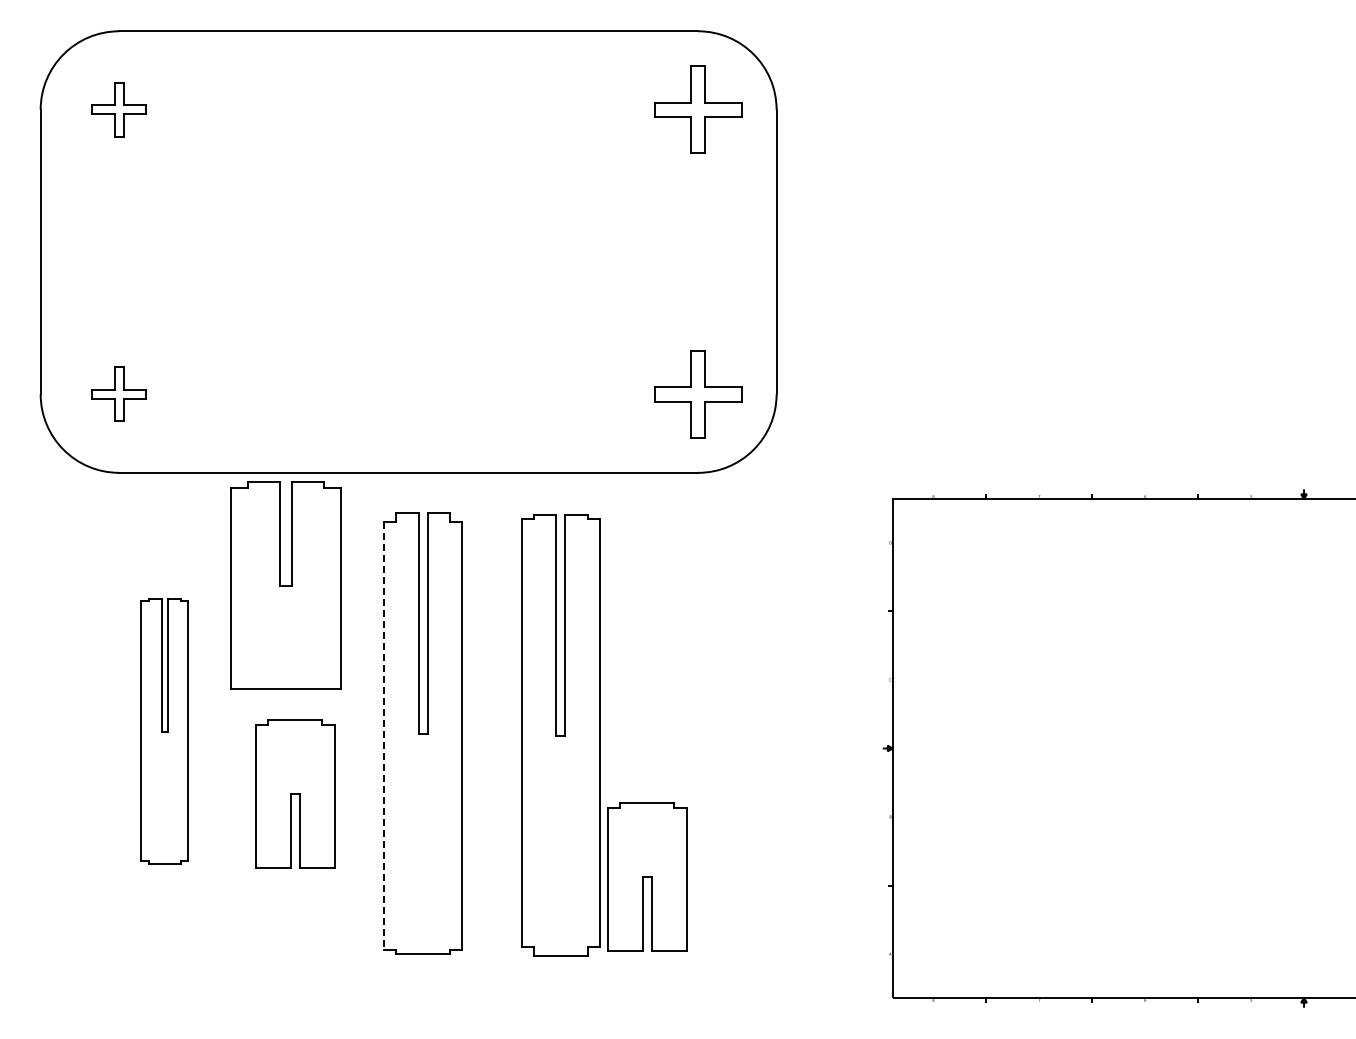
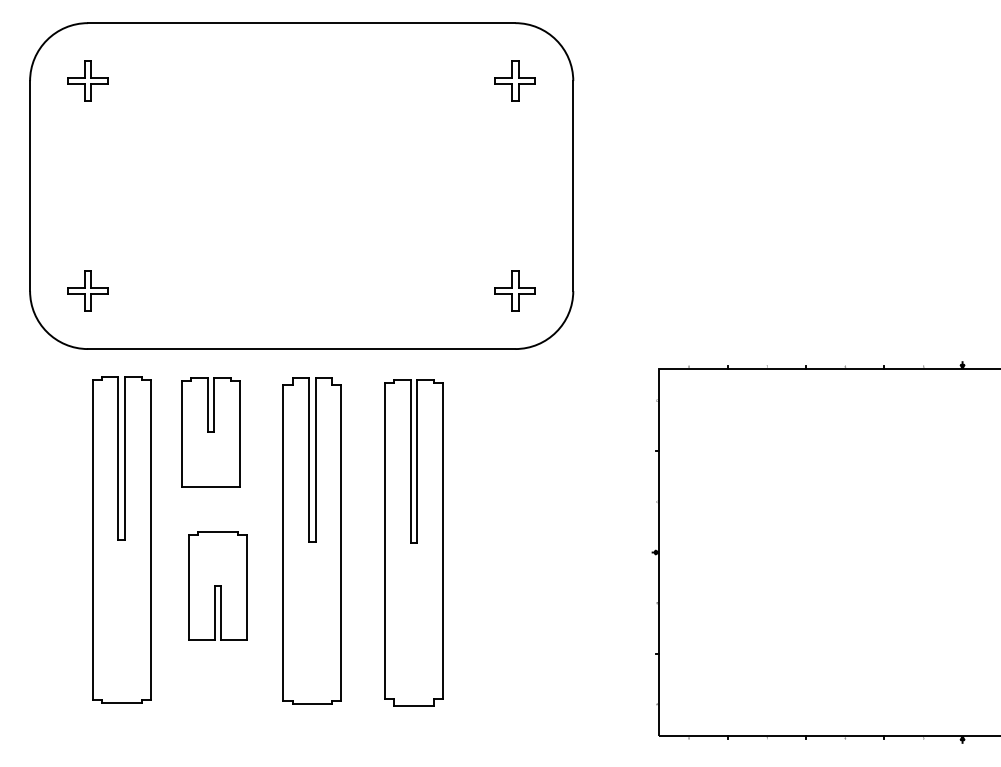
part: (697, 109) -> (514, 80), size x0.62
part: (697, 393) -> (514, 290), size x0.62
part: (285, 585) -> (210, 432), size x0.71
part: (164, 731) -> (121, 539), size x1.67
line: (383, 736) -> (283, 543), dashed -> solid
part: (647, 876) -> (477, 647), removed

